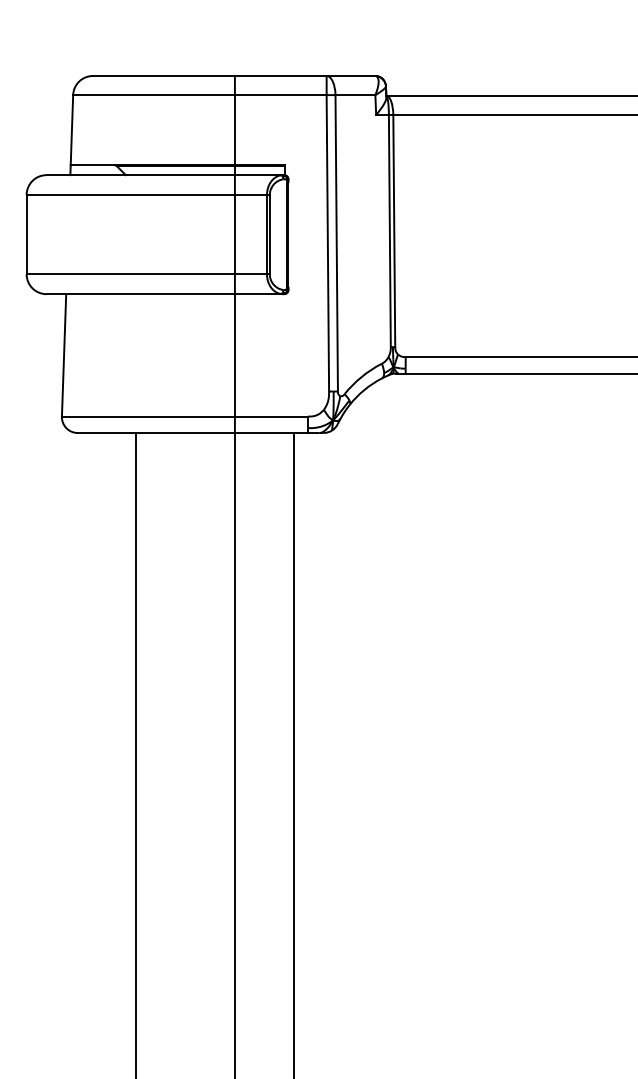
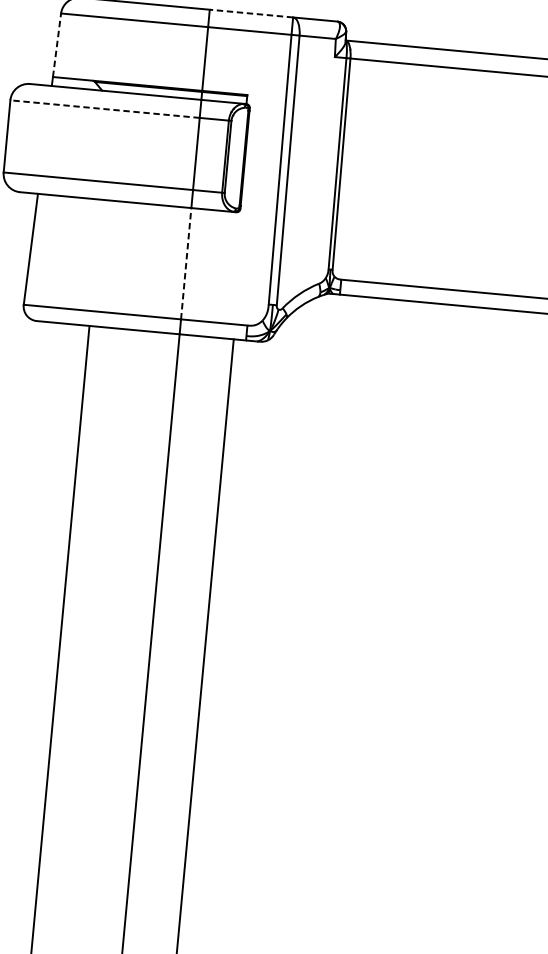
line: (280, 75) -> (251, 13), solid -> dashed
line: (71, 129) -> (56, 44), solid -> dashed
line: (130, 195) -> (104, 109), solid -> dashed
line: (234, 354) -> (185, 262), solid -> dashed

